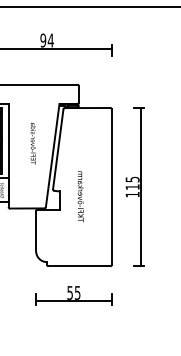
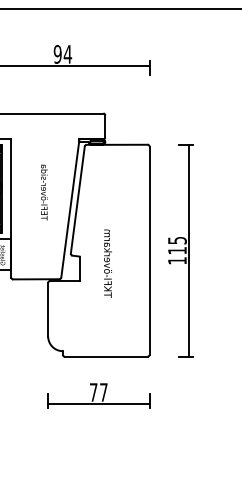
text: (73, 292) -> (98, 391), 55 -> 77

